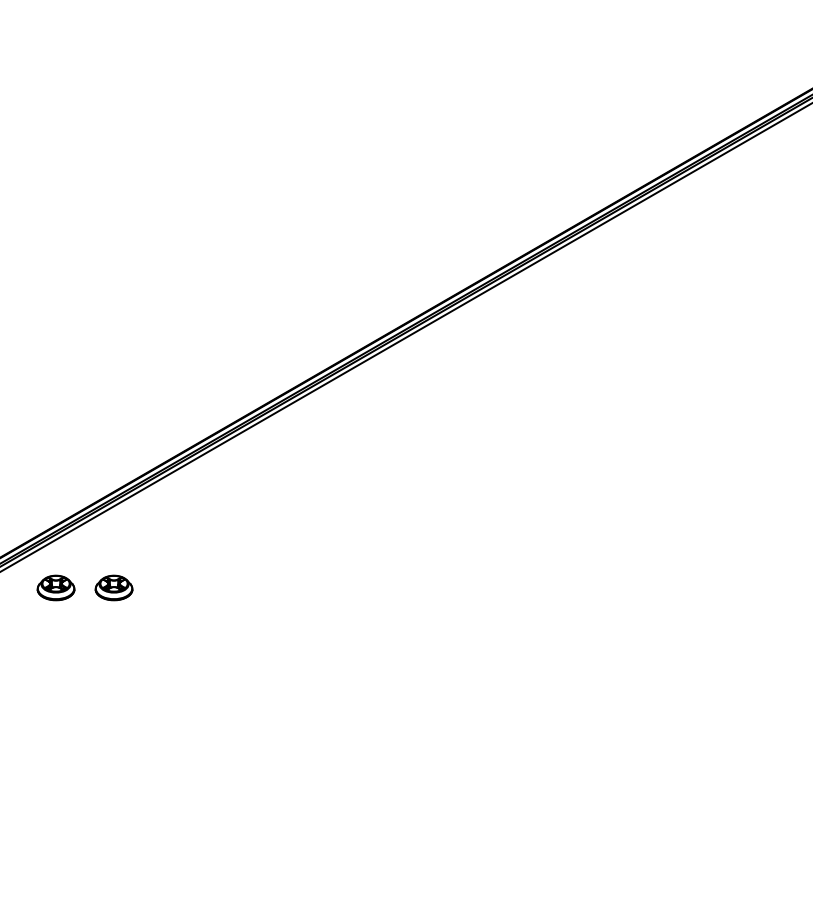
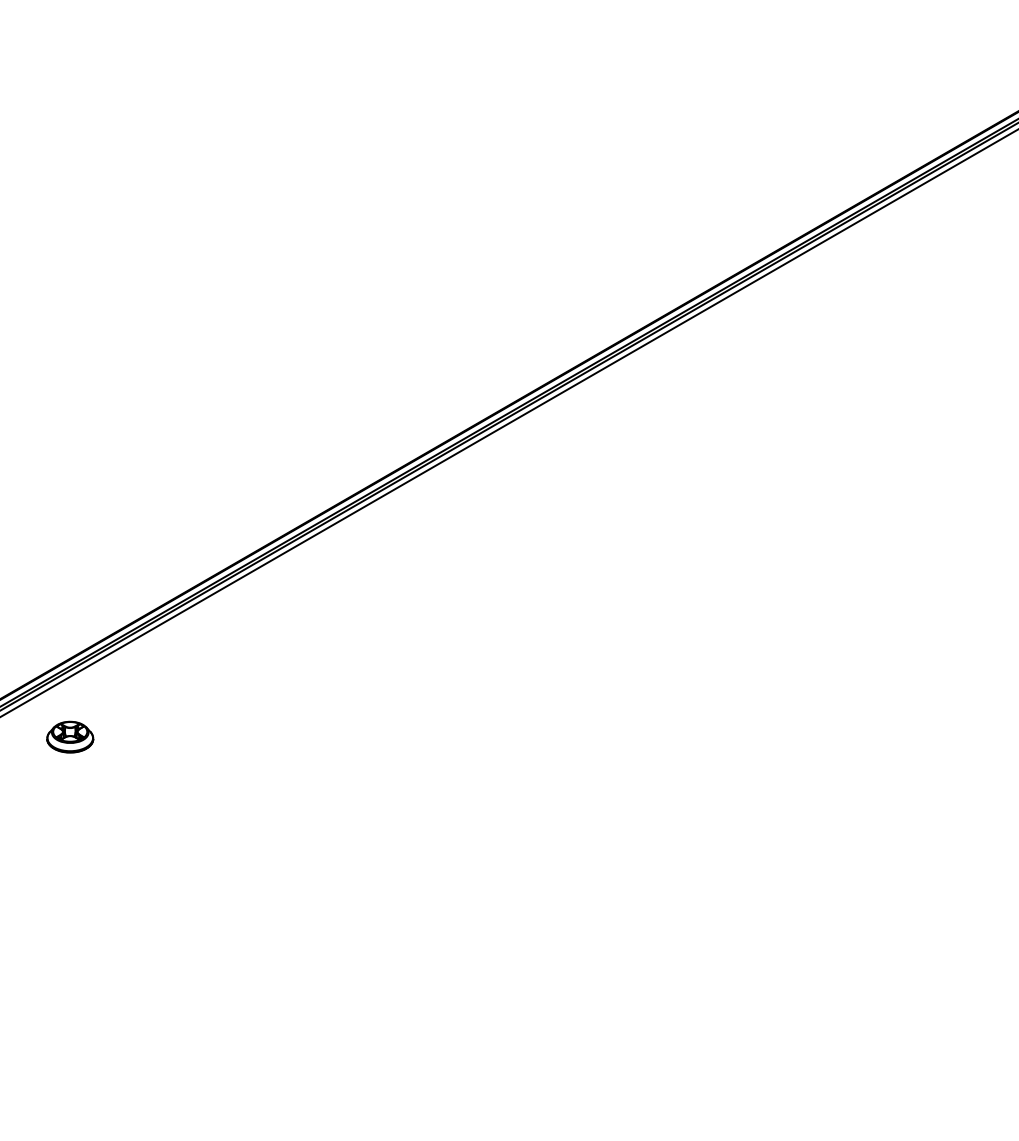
part: (113, 587) -> (142, 736), removed

